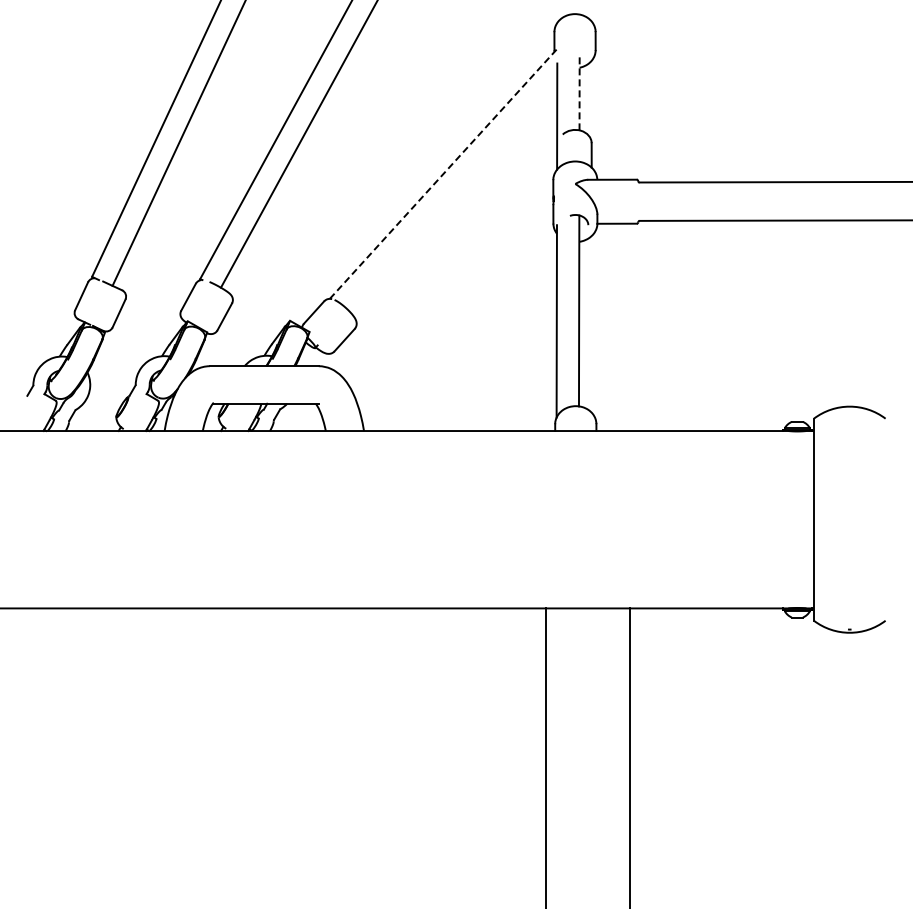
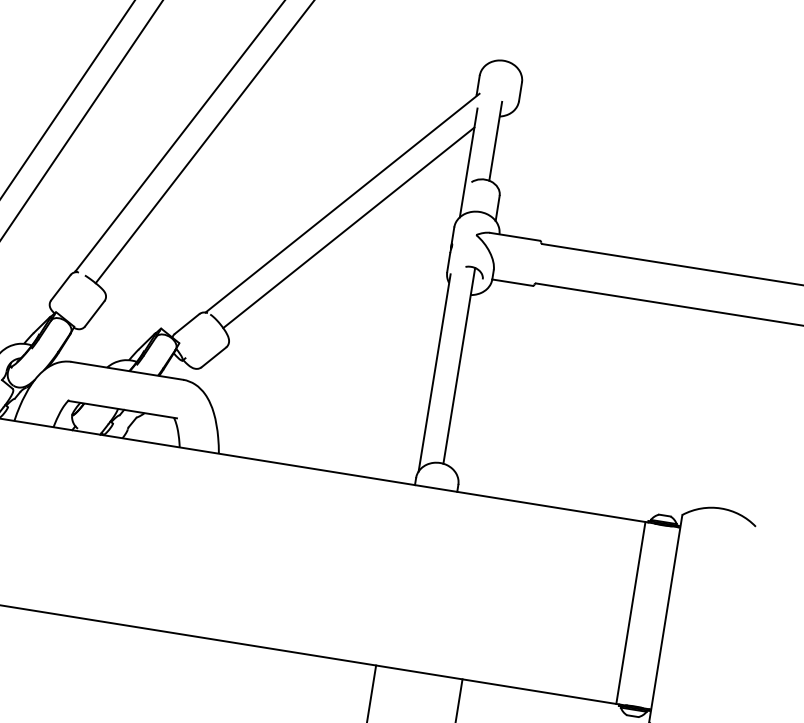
line: (579, 91) -> (495, 140), dashed -> solid
line: (443, 174) -> (342, 203), dashed -> solid
line: (453, 196) -> (349, 227), added
line: (779, 519) -> (630, 612), added

